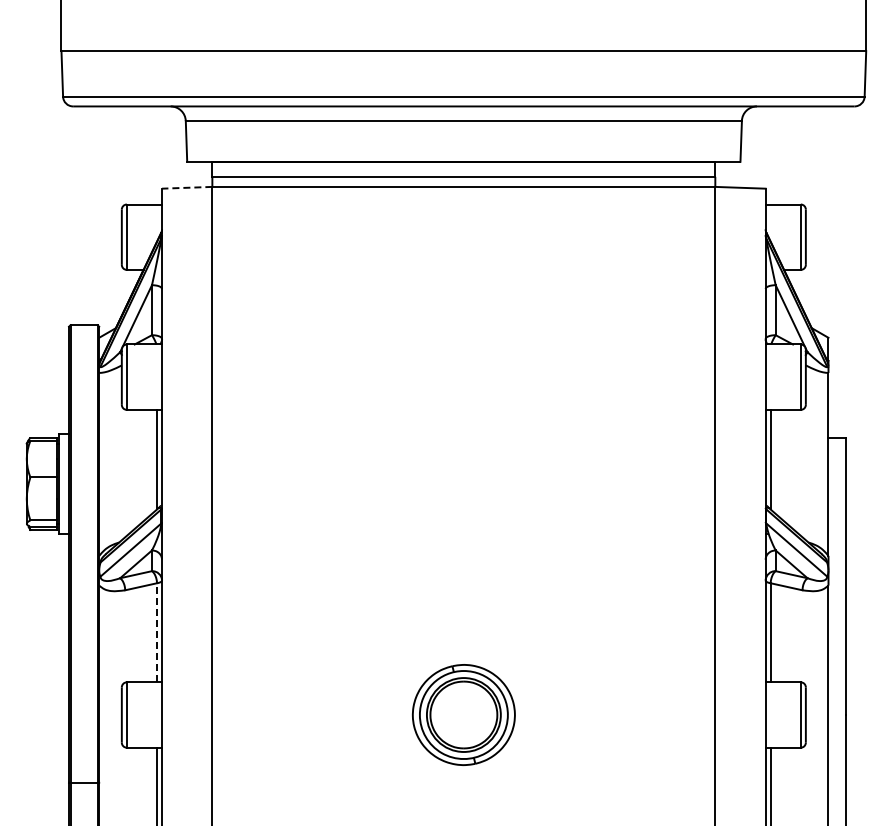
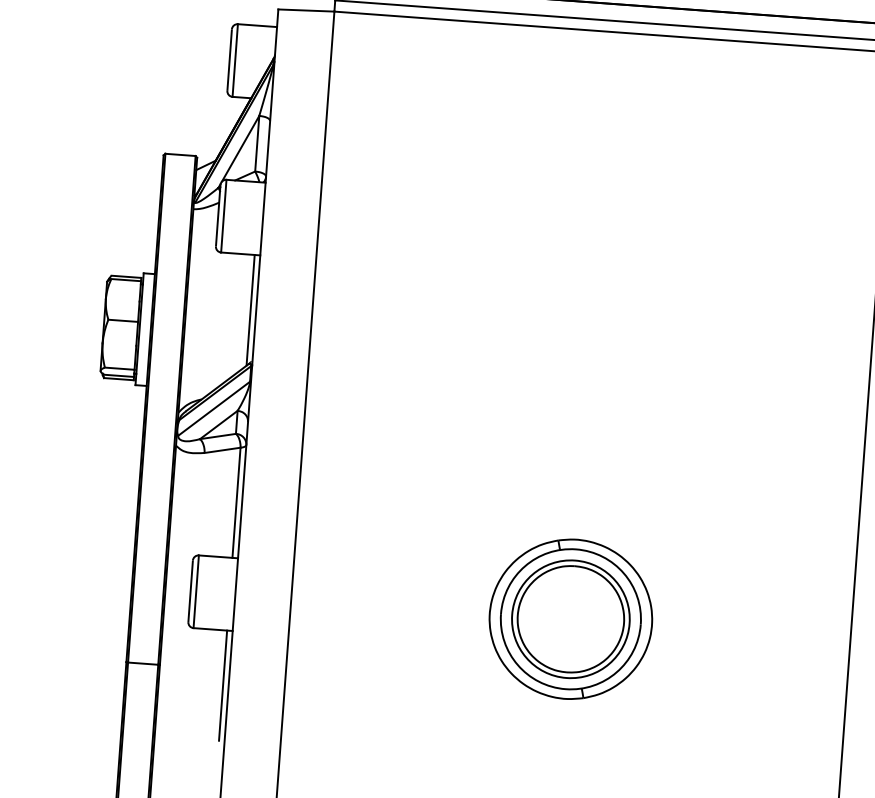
line: (186, 187) -> (305, 10), dashed -> solid
line: (157, 632) -> (237, 502), dashed -> solid
part: (463, 714) -> (570, 618), size x1.43

